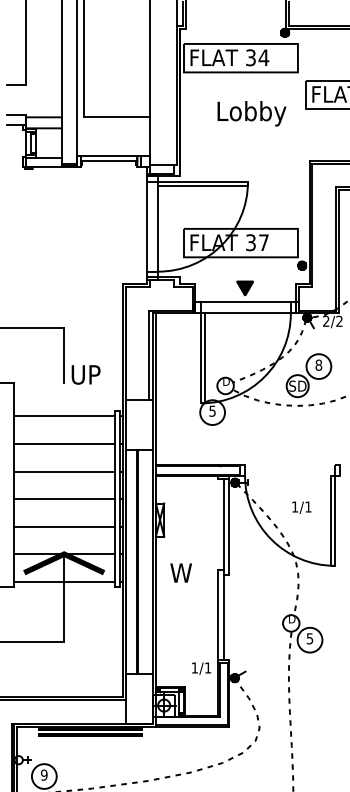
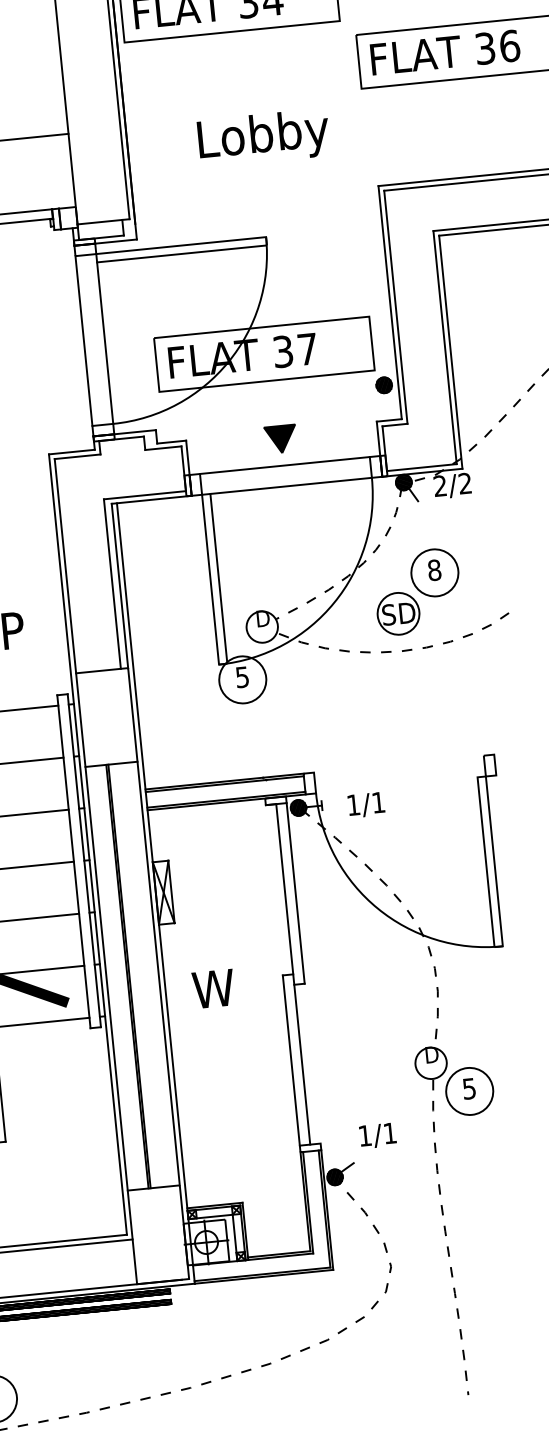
text: (251, 113) -> (262, 137), moved
text: (301, 507) -> (365, 804), moved
text: (201, 668) -> (377, 1135), moved

